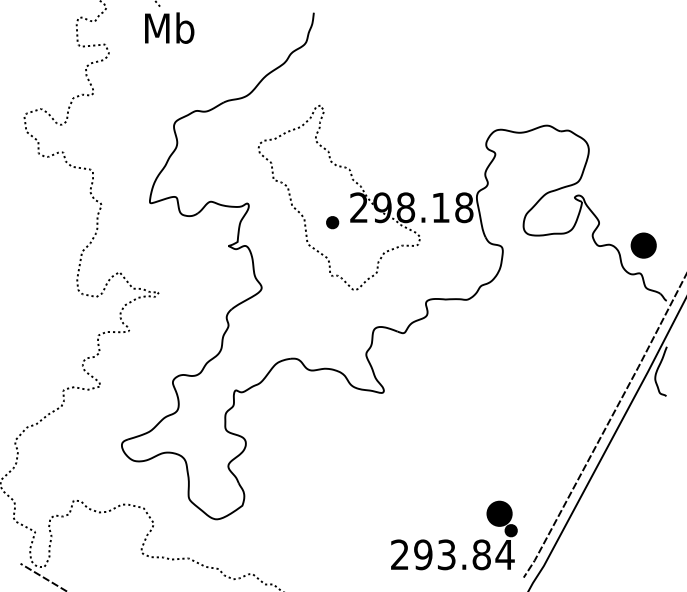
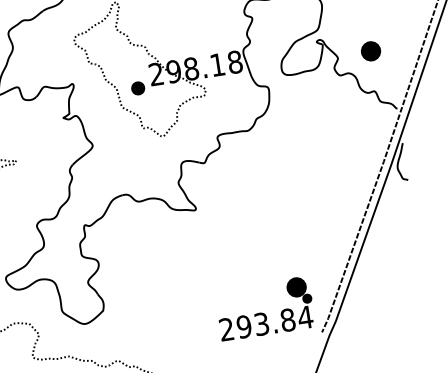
part: (332, 222) -> (138, 88), size x1.4
part: (643, 245) -> (370, 51), moved

